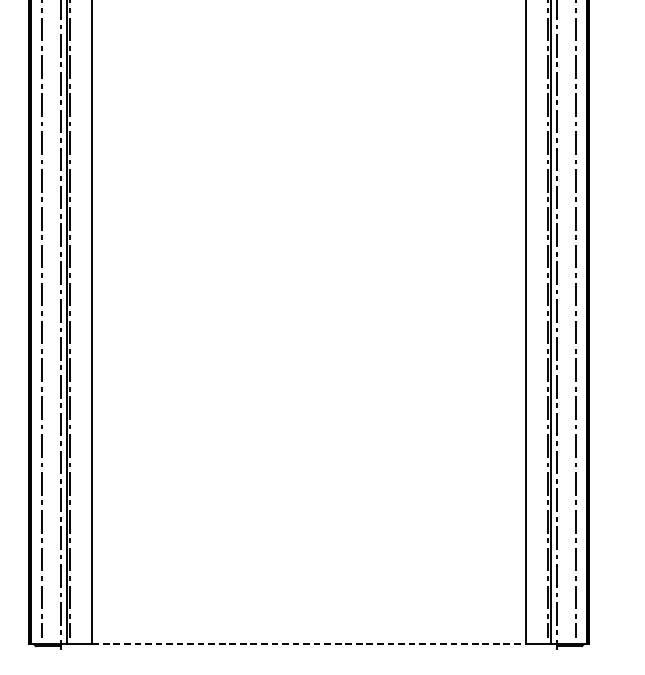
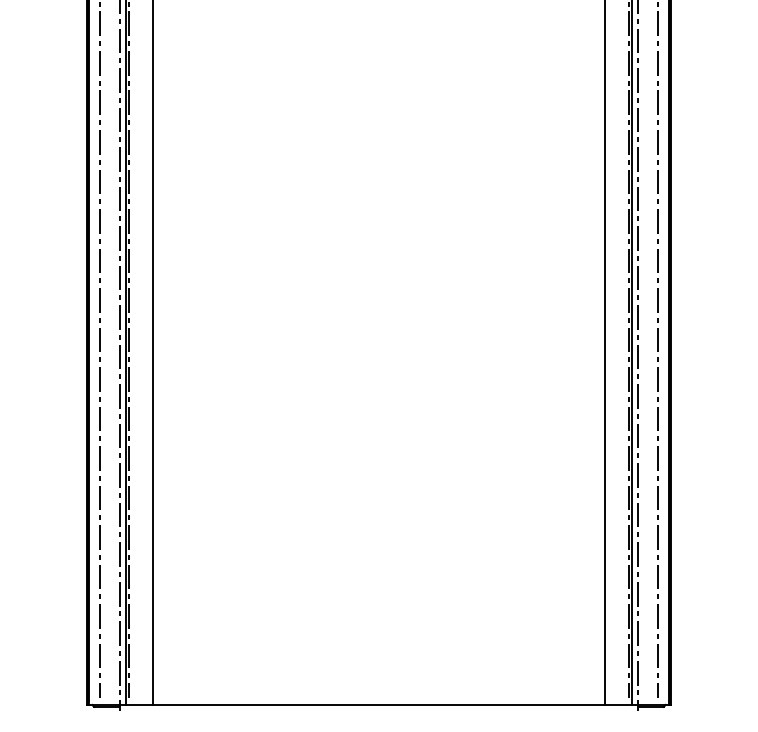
line: (309, 643) -> (379, 704), dashed -> solid

